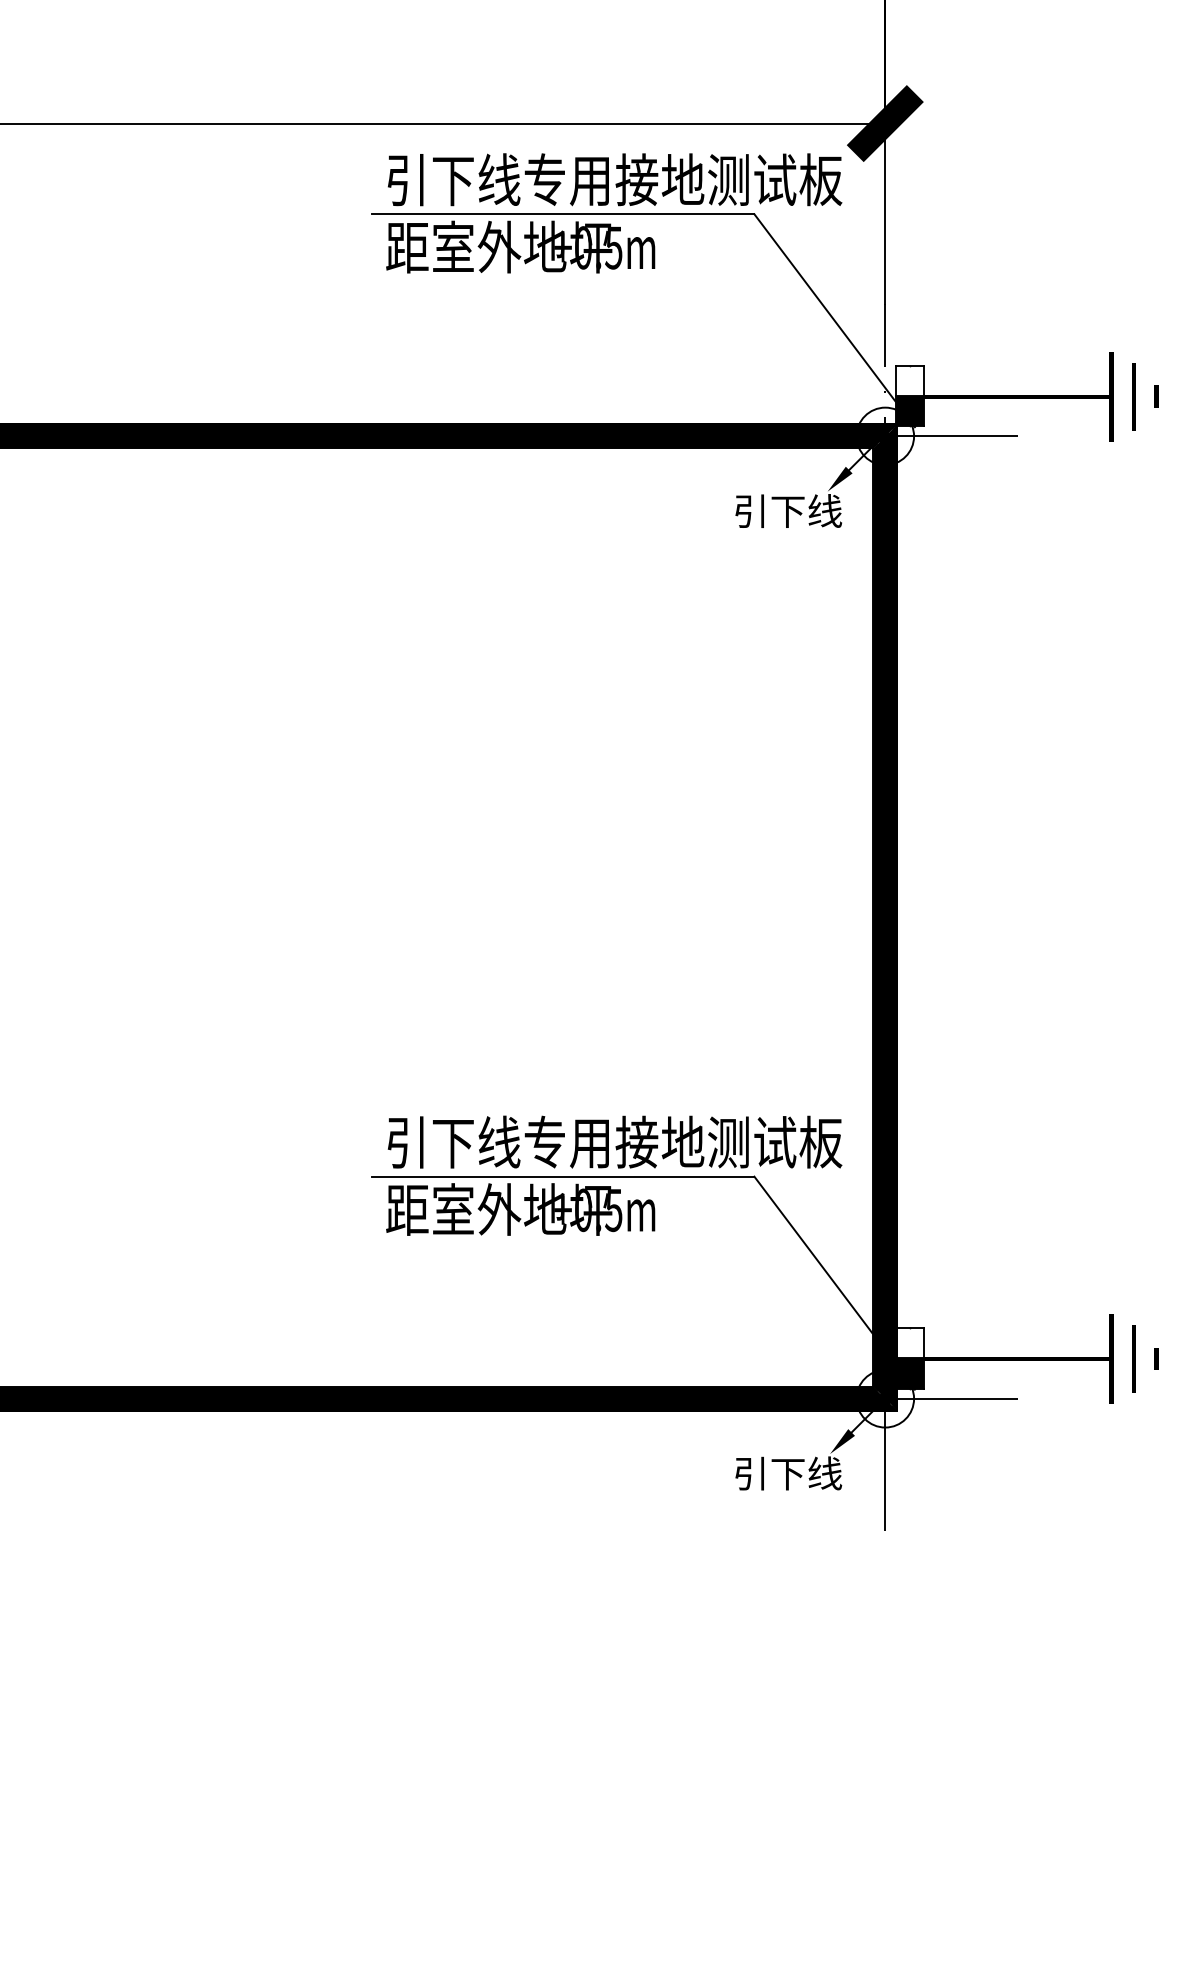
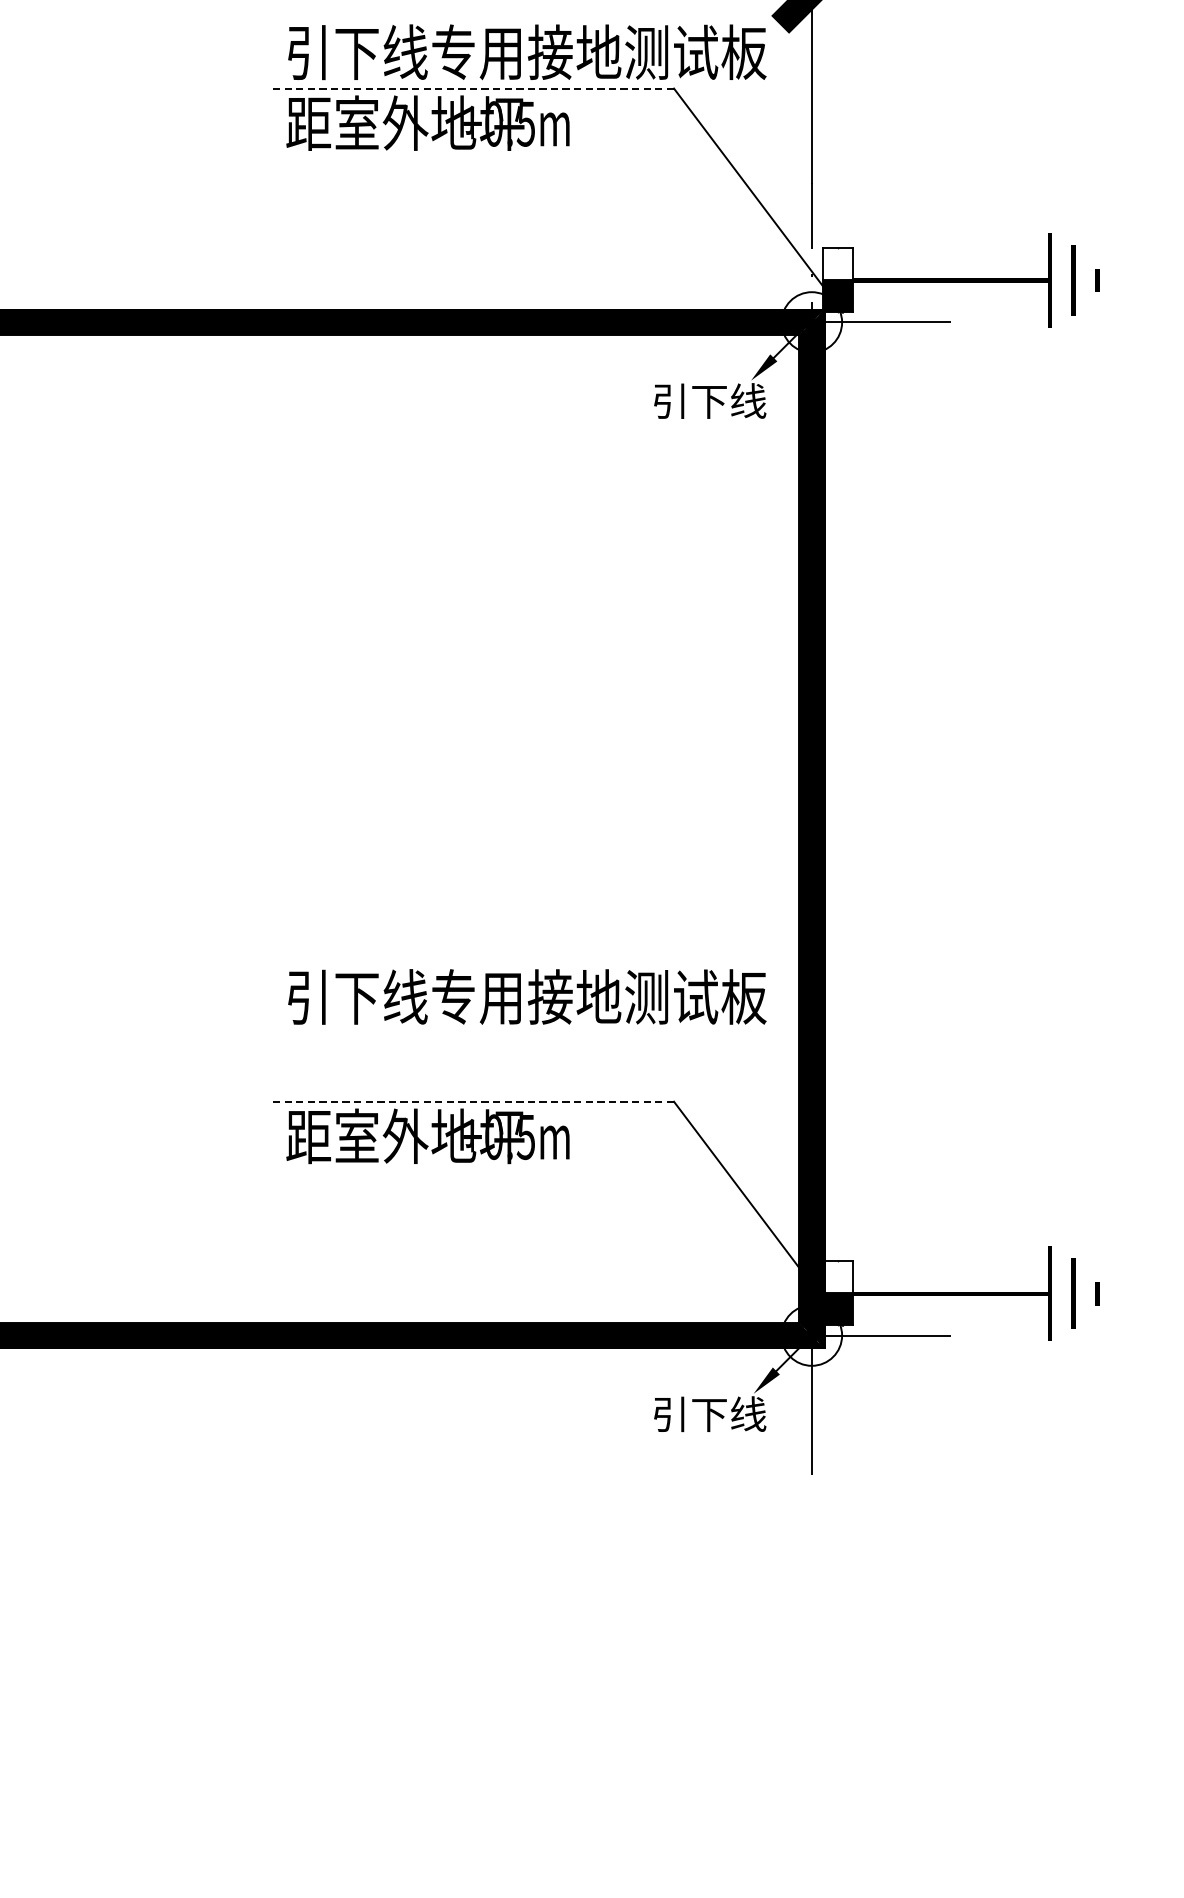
line: (562, 214) -> (472, 88), solid -> dashed
text: (614, 1141) -> (526, 996), moved
line: (562, 1176) -> (472, 1101), solid -> dashed

